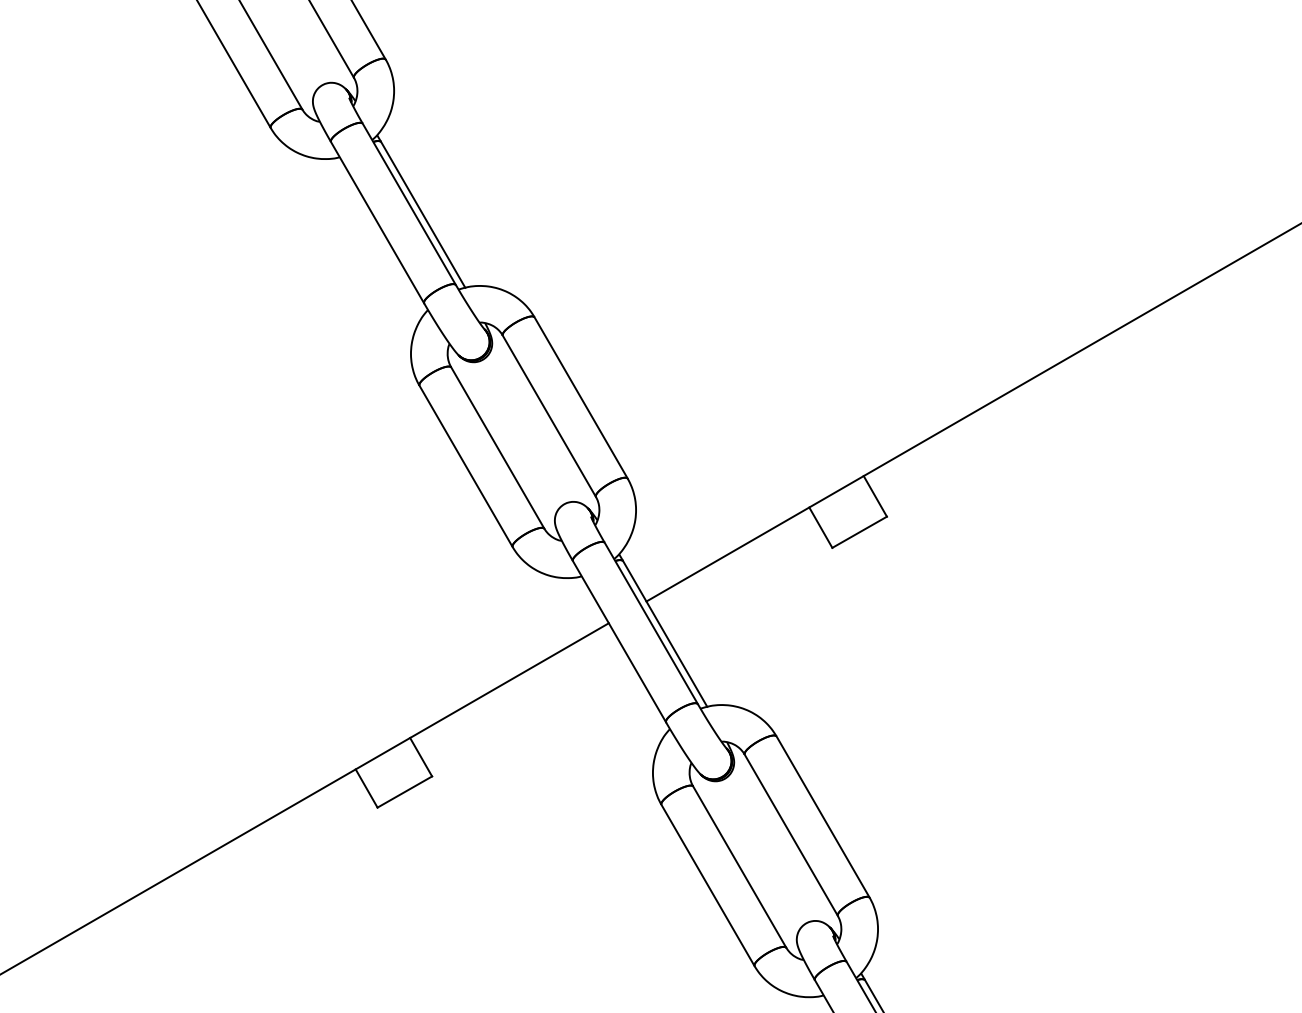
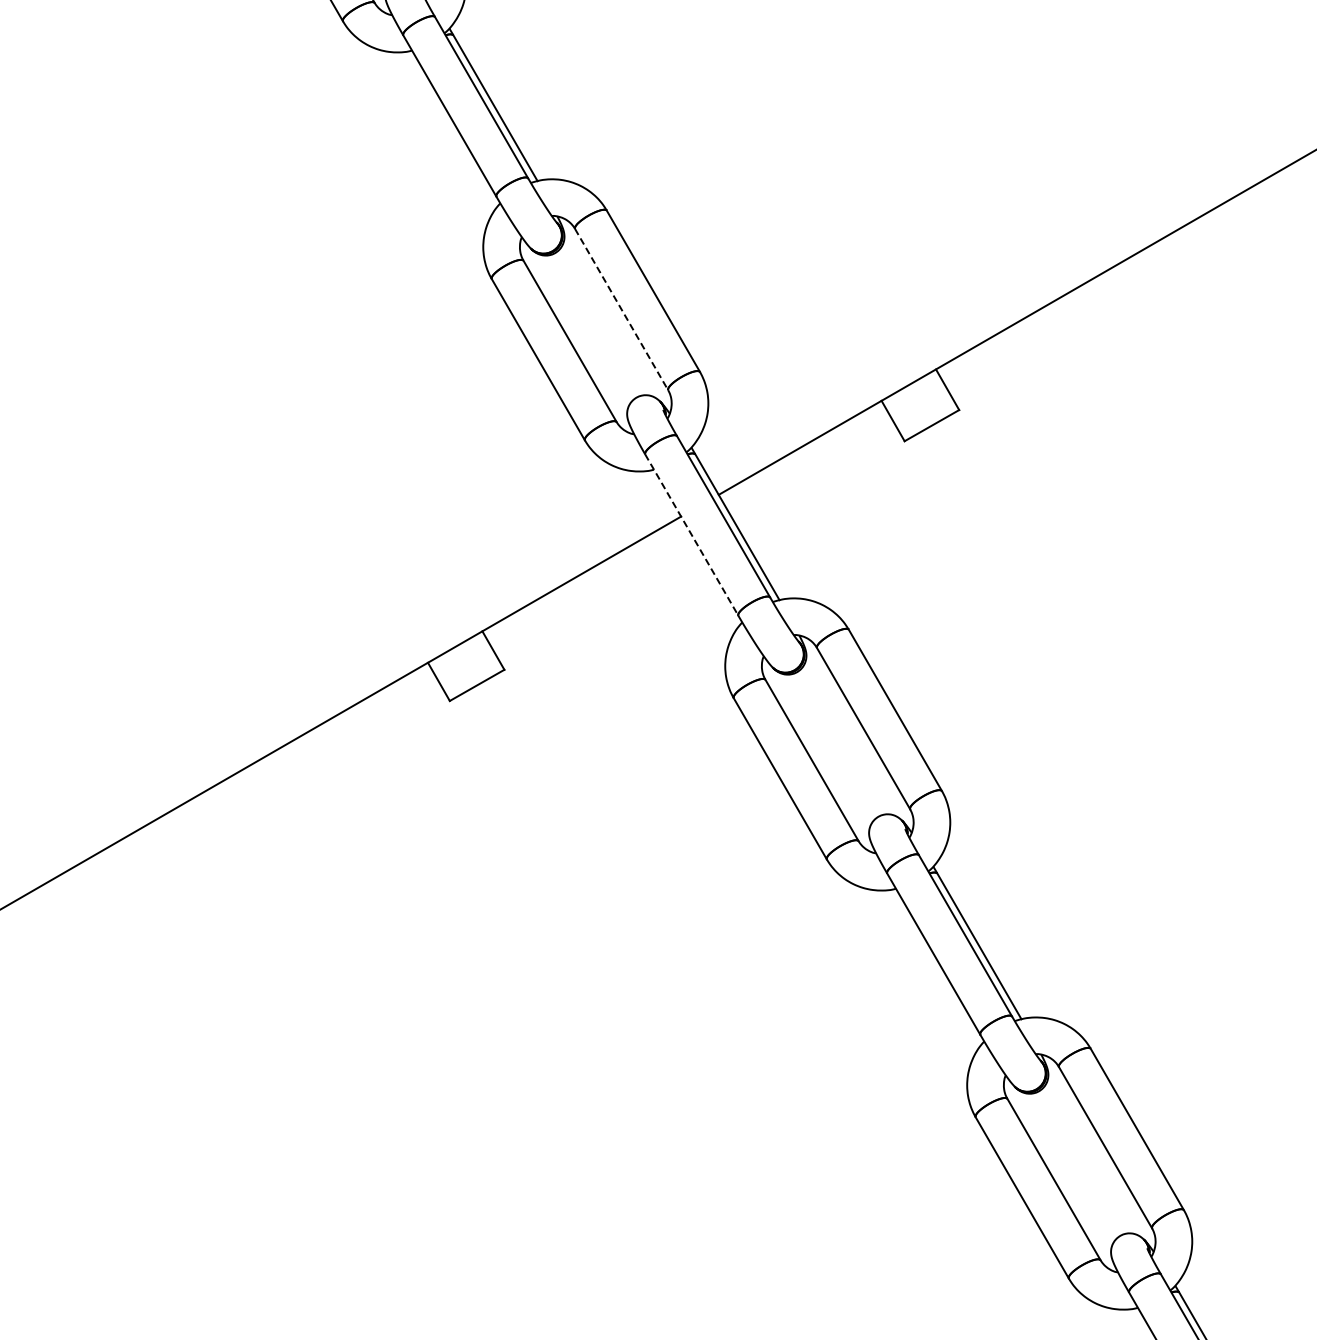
line: (549, 416) -> (621, 309), solid -> dashed
line: (619, 642) -> (691, 535), solid -> dashed

